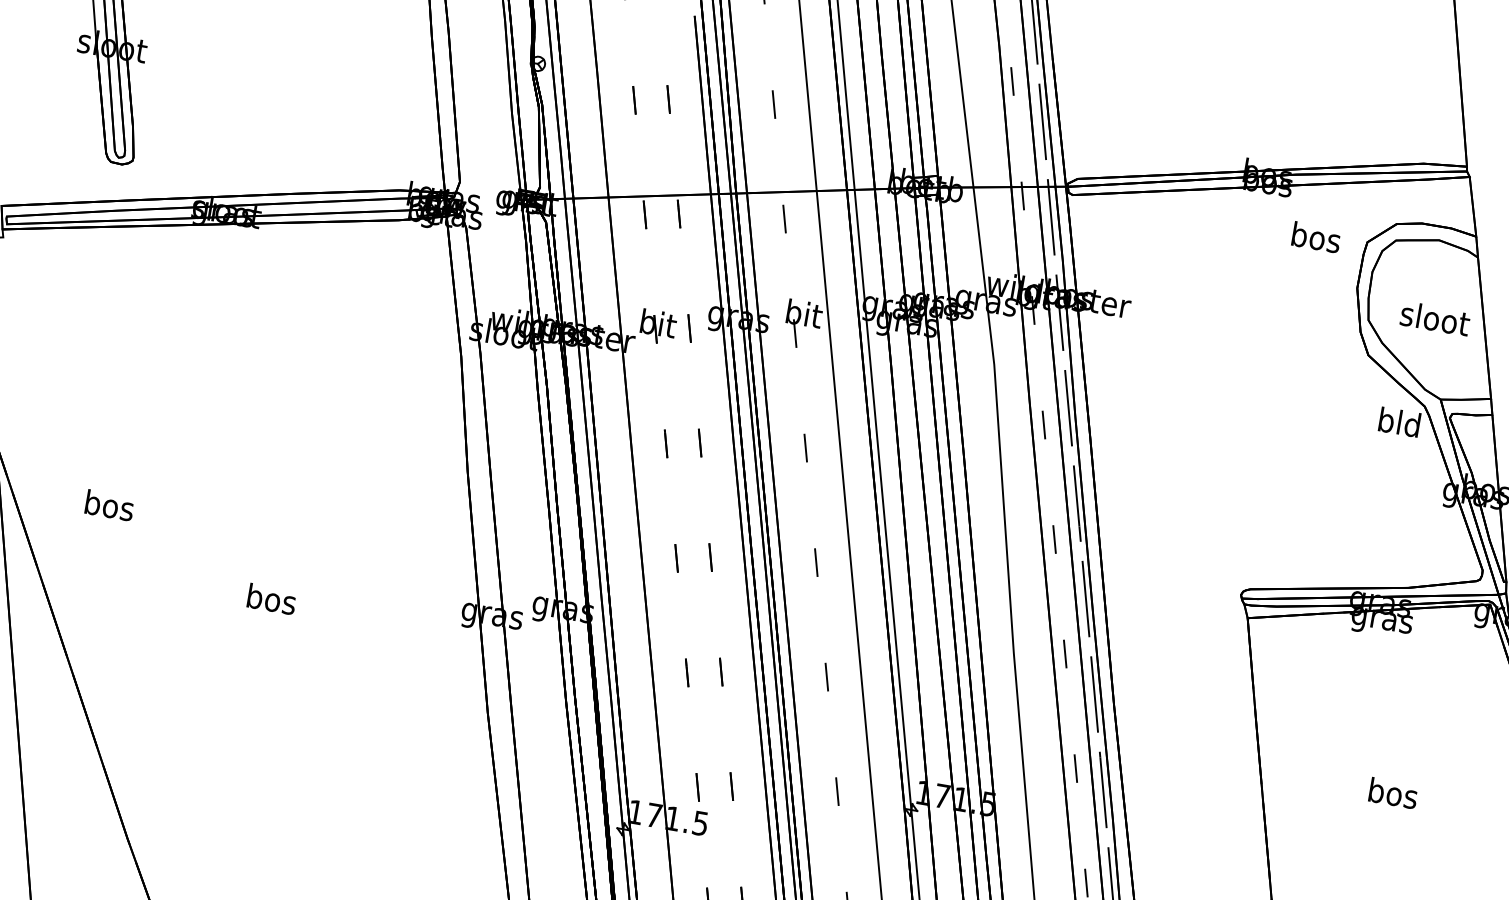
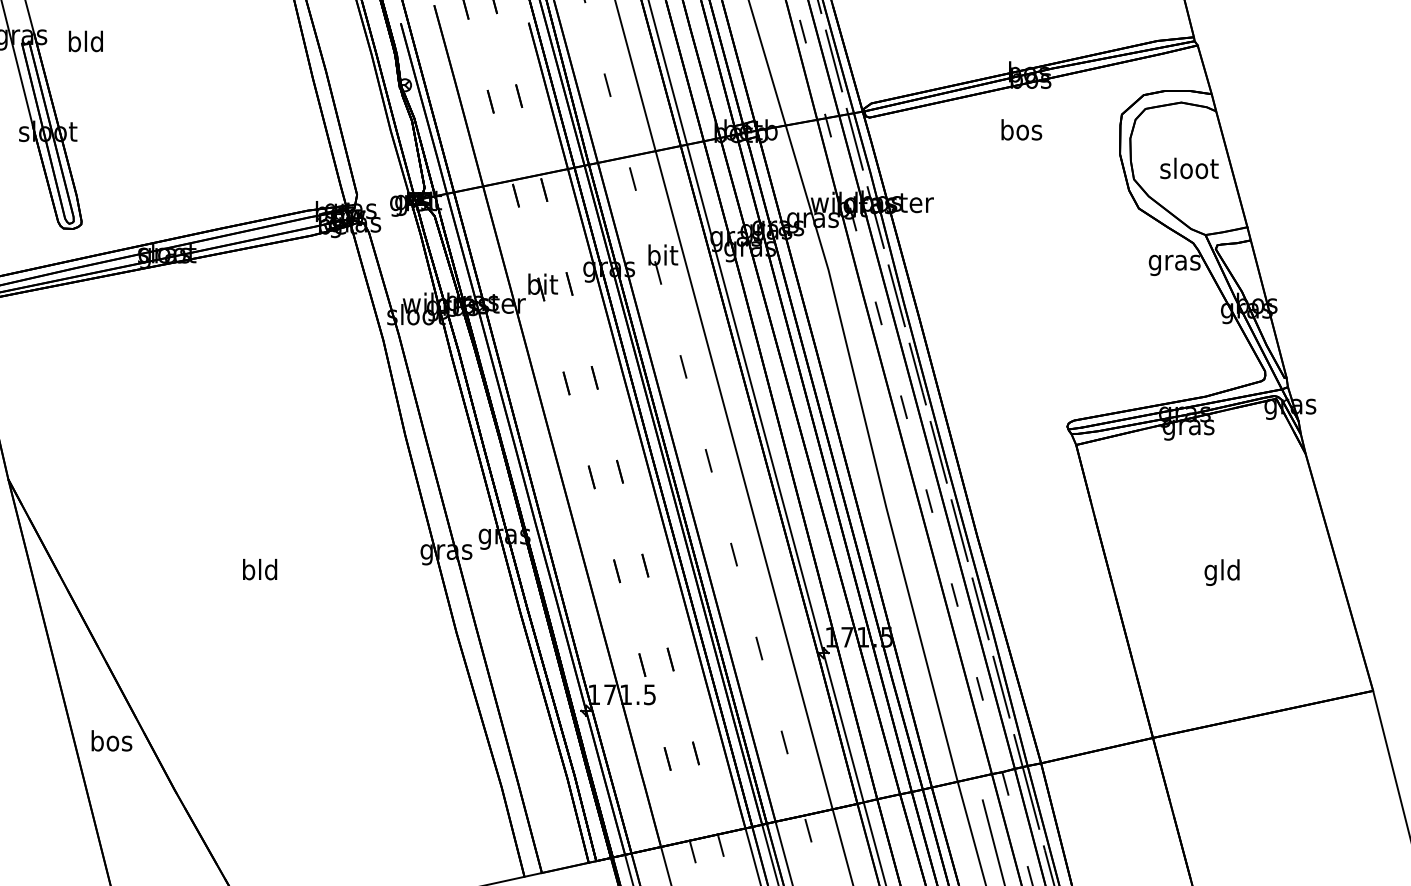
text: (1316, 236) -> (1021, 129), moved
text: (1398, 425) -> (1174, 262), bld -> gras
text: (109, 504) -> (111, 740), moved
text: (271, 599) -> (260, 569), bos -> bld
text: (1392, 796) -> (1222, 572), bos -> gld

